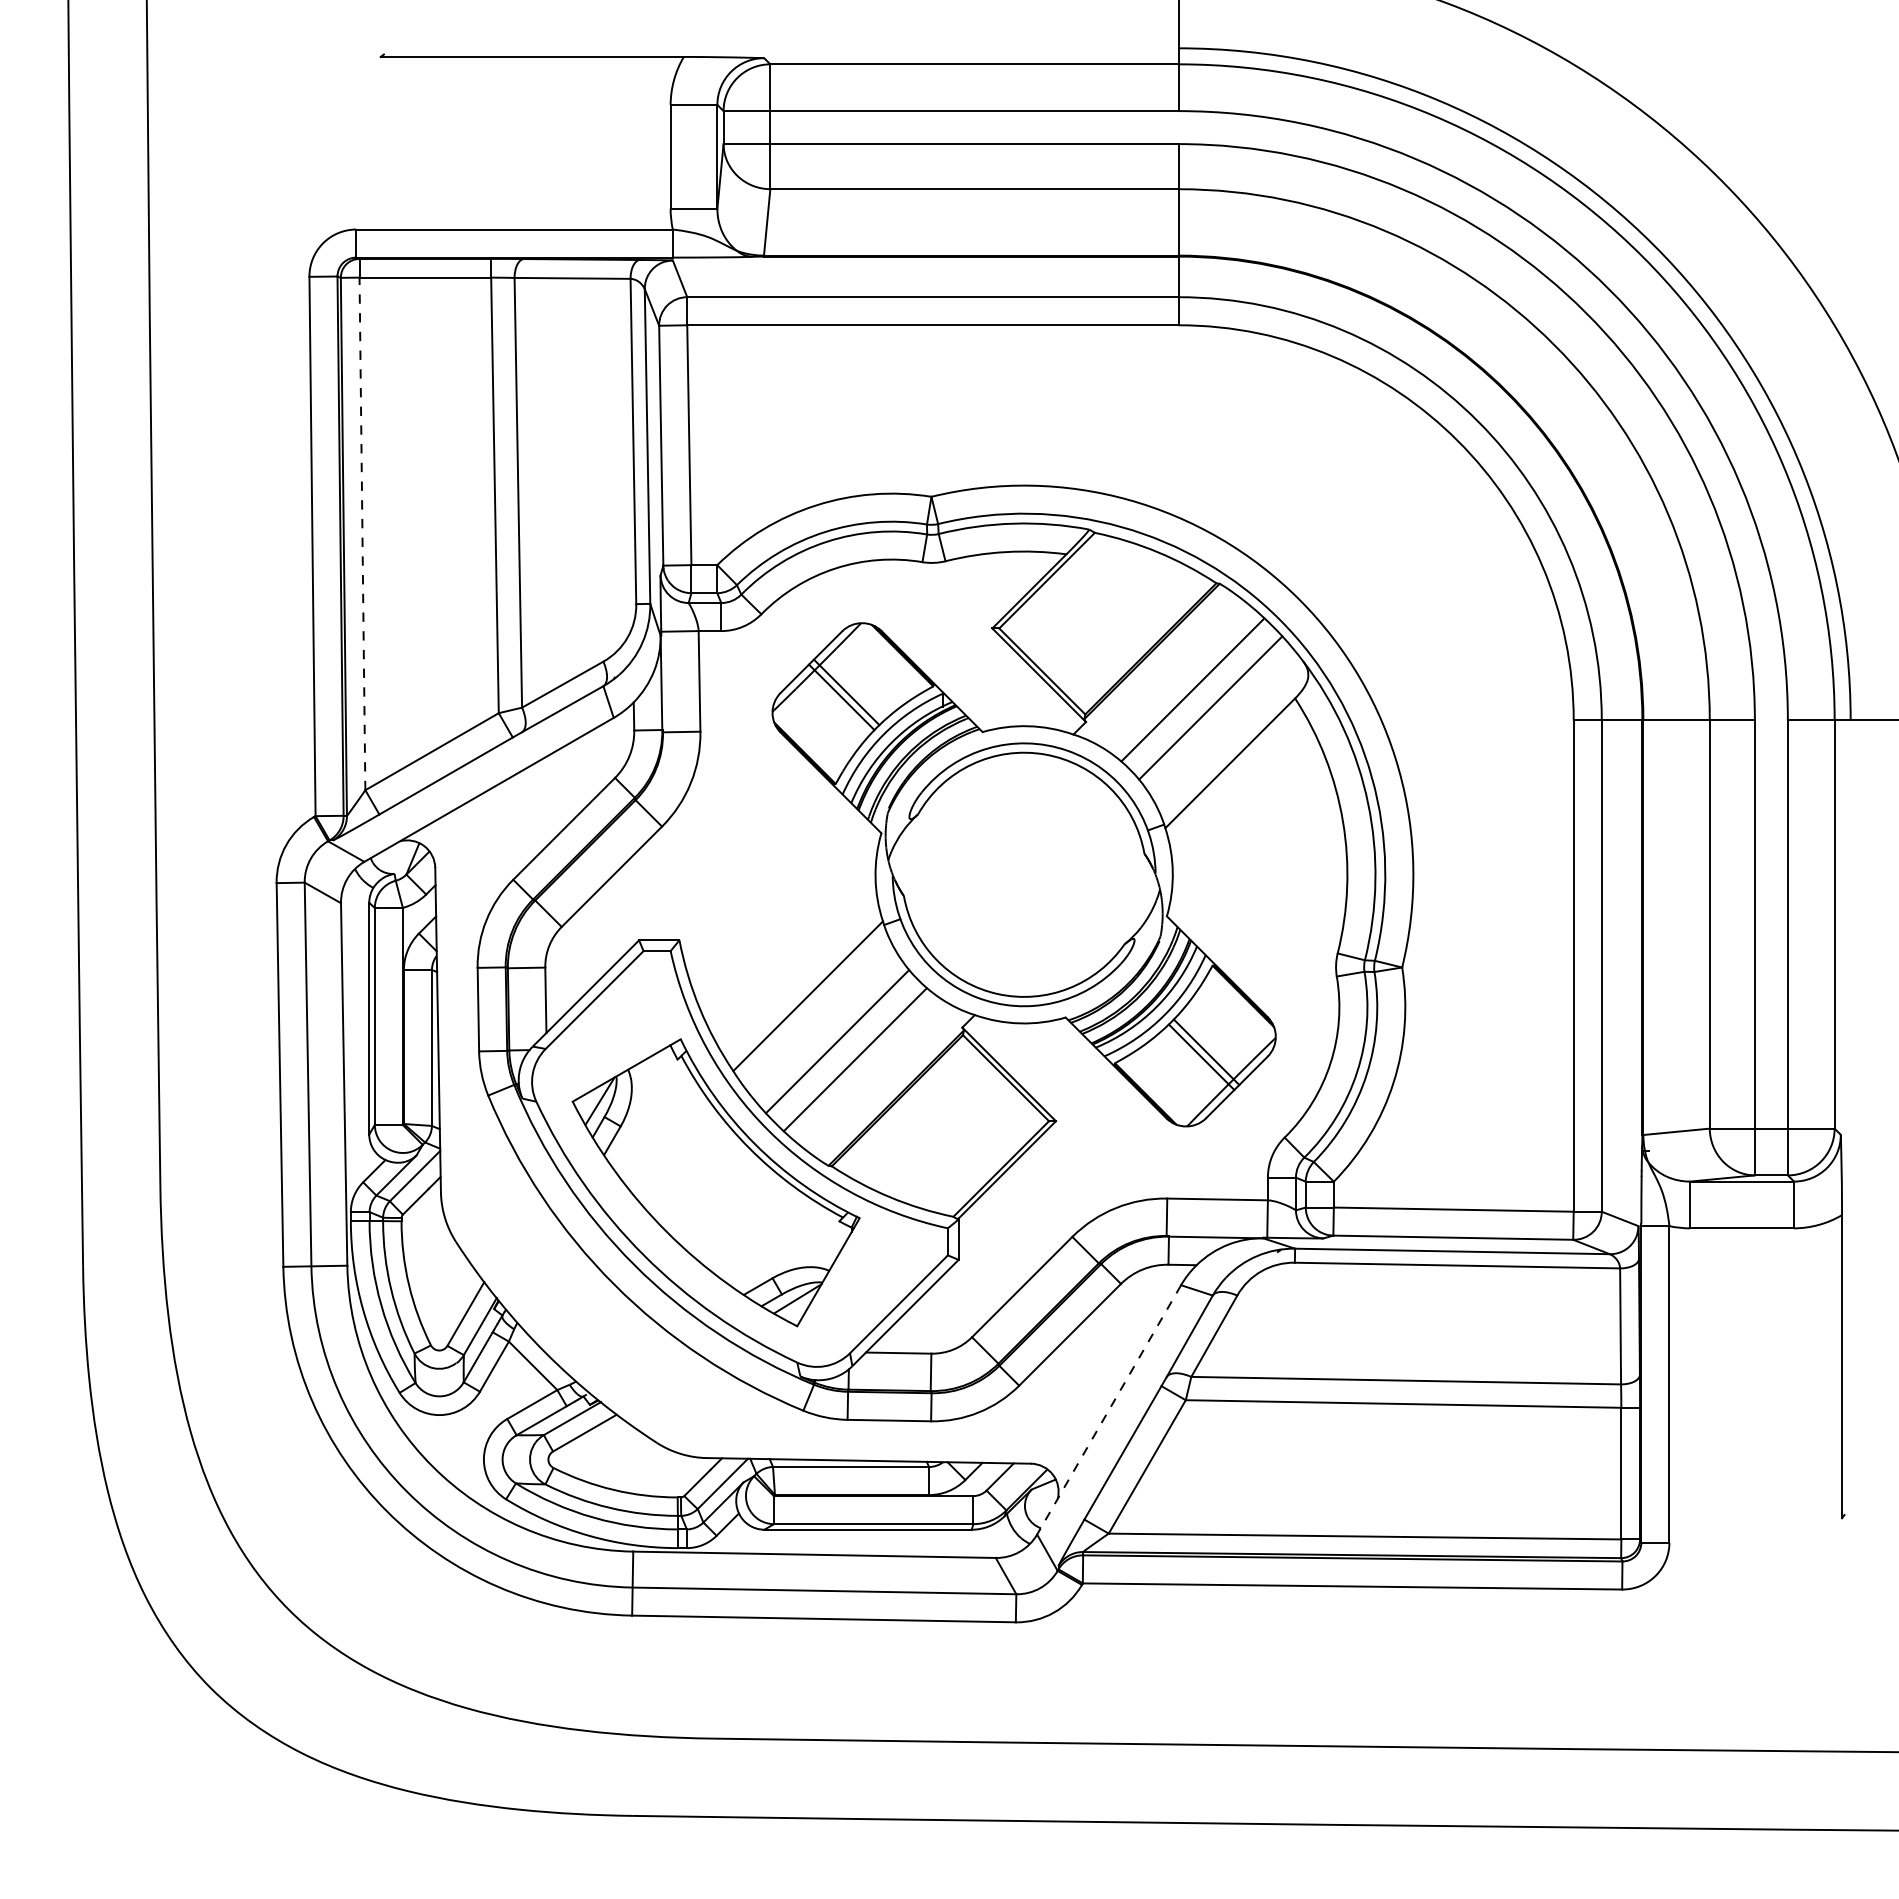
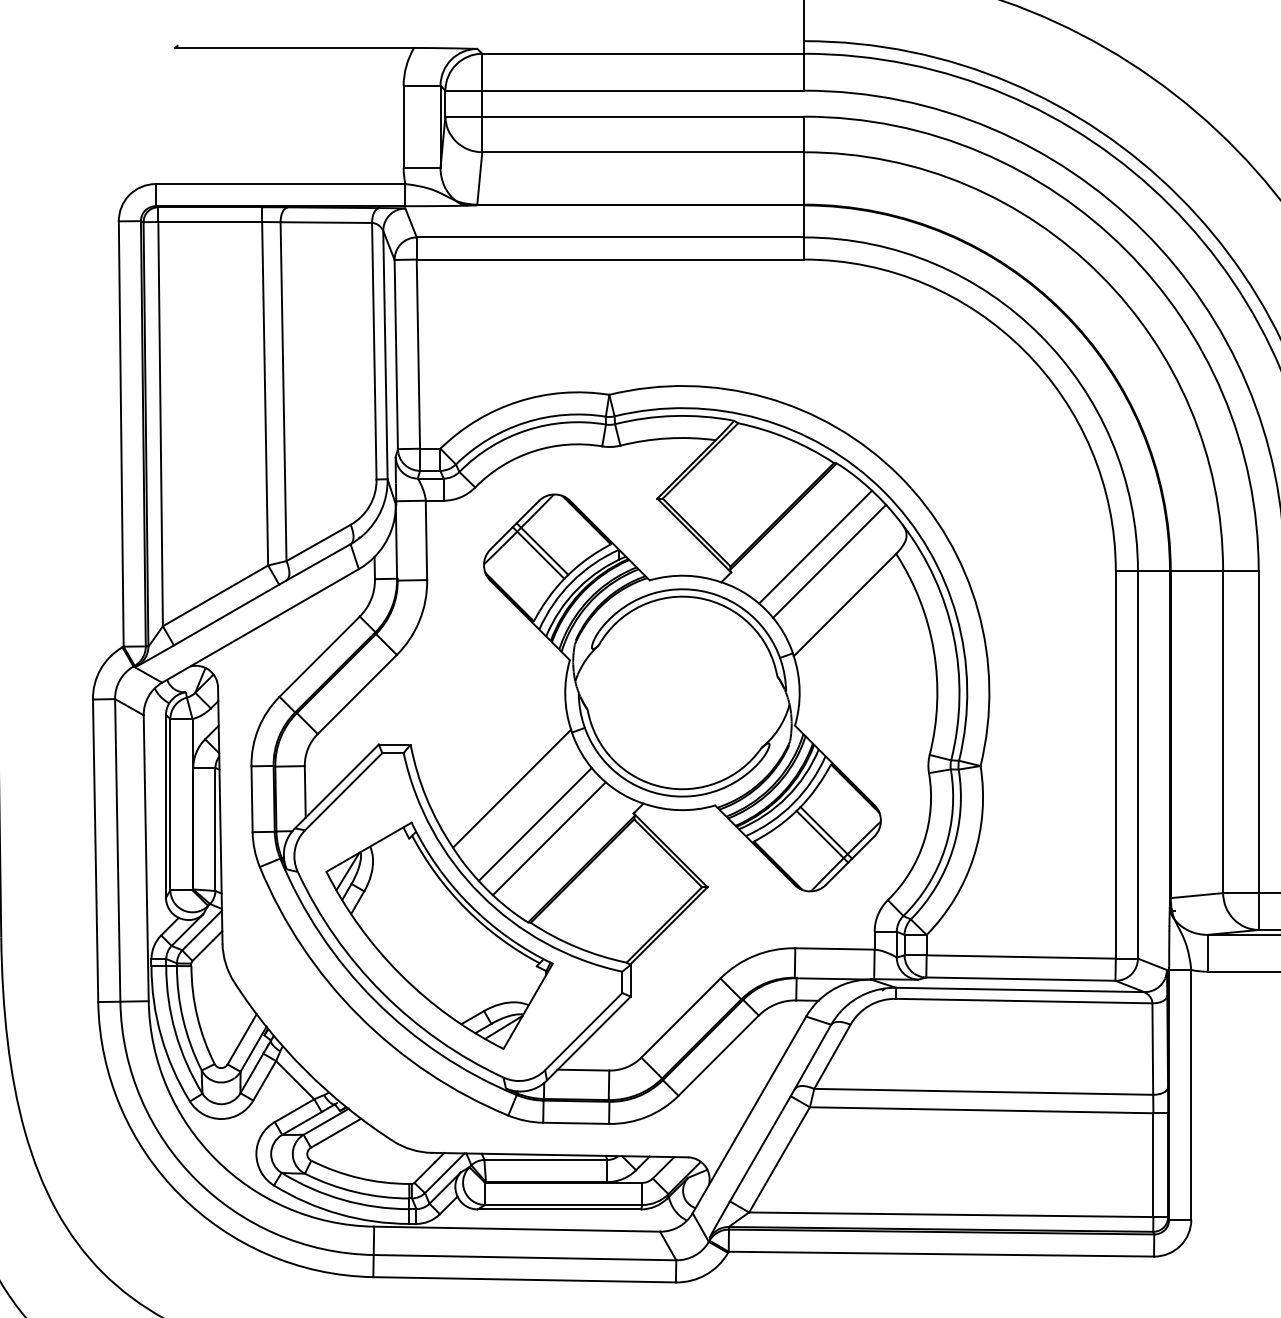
line: (362, 533) -> (160, 423), dashed -> solid
line: (1109, 1409) -> (749, 1114), dashed -> solid

